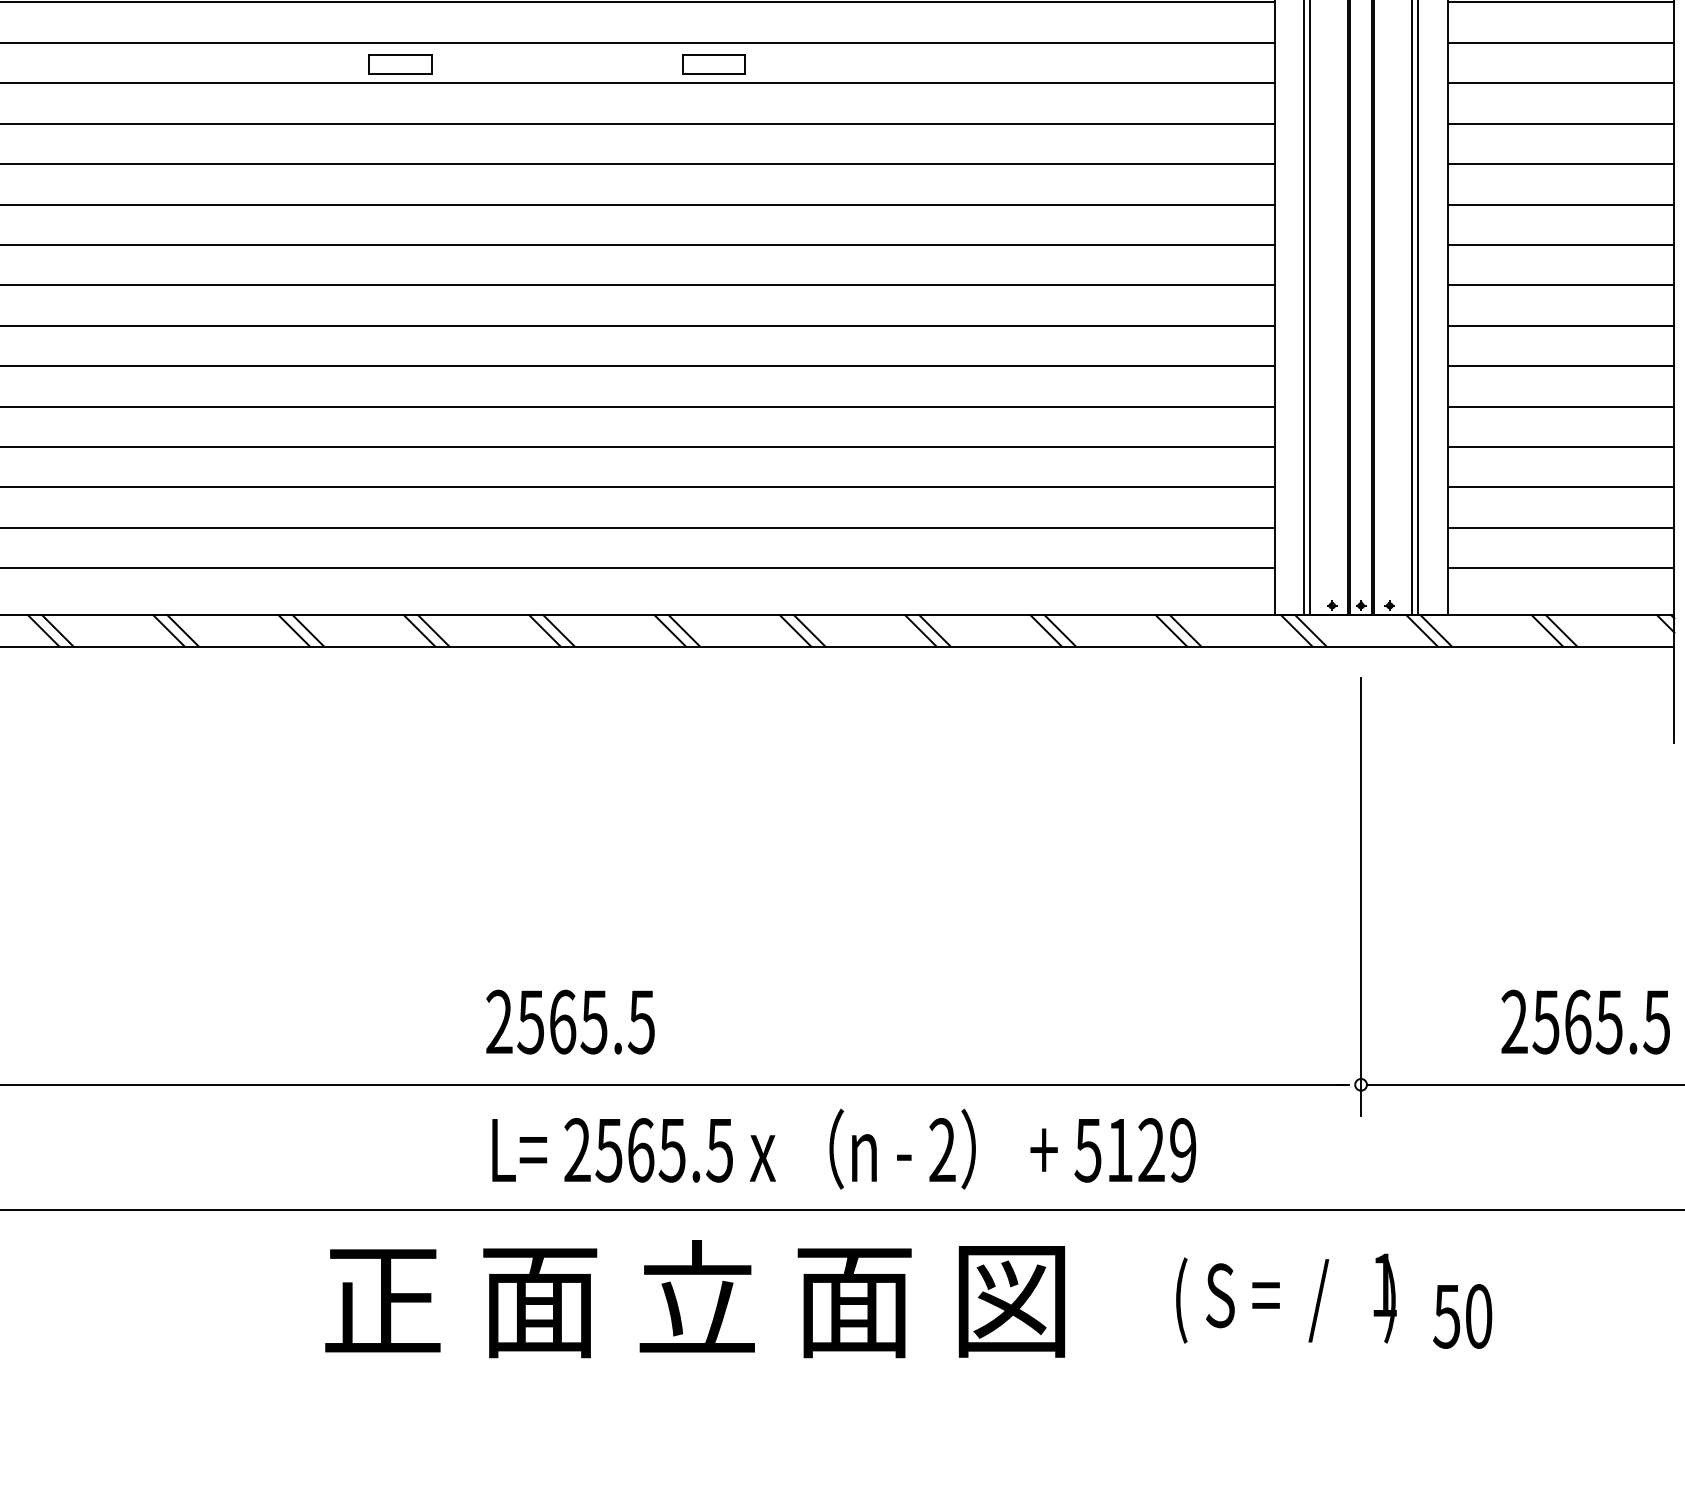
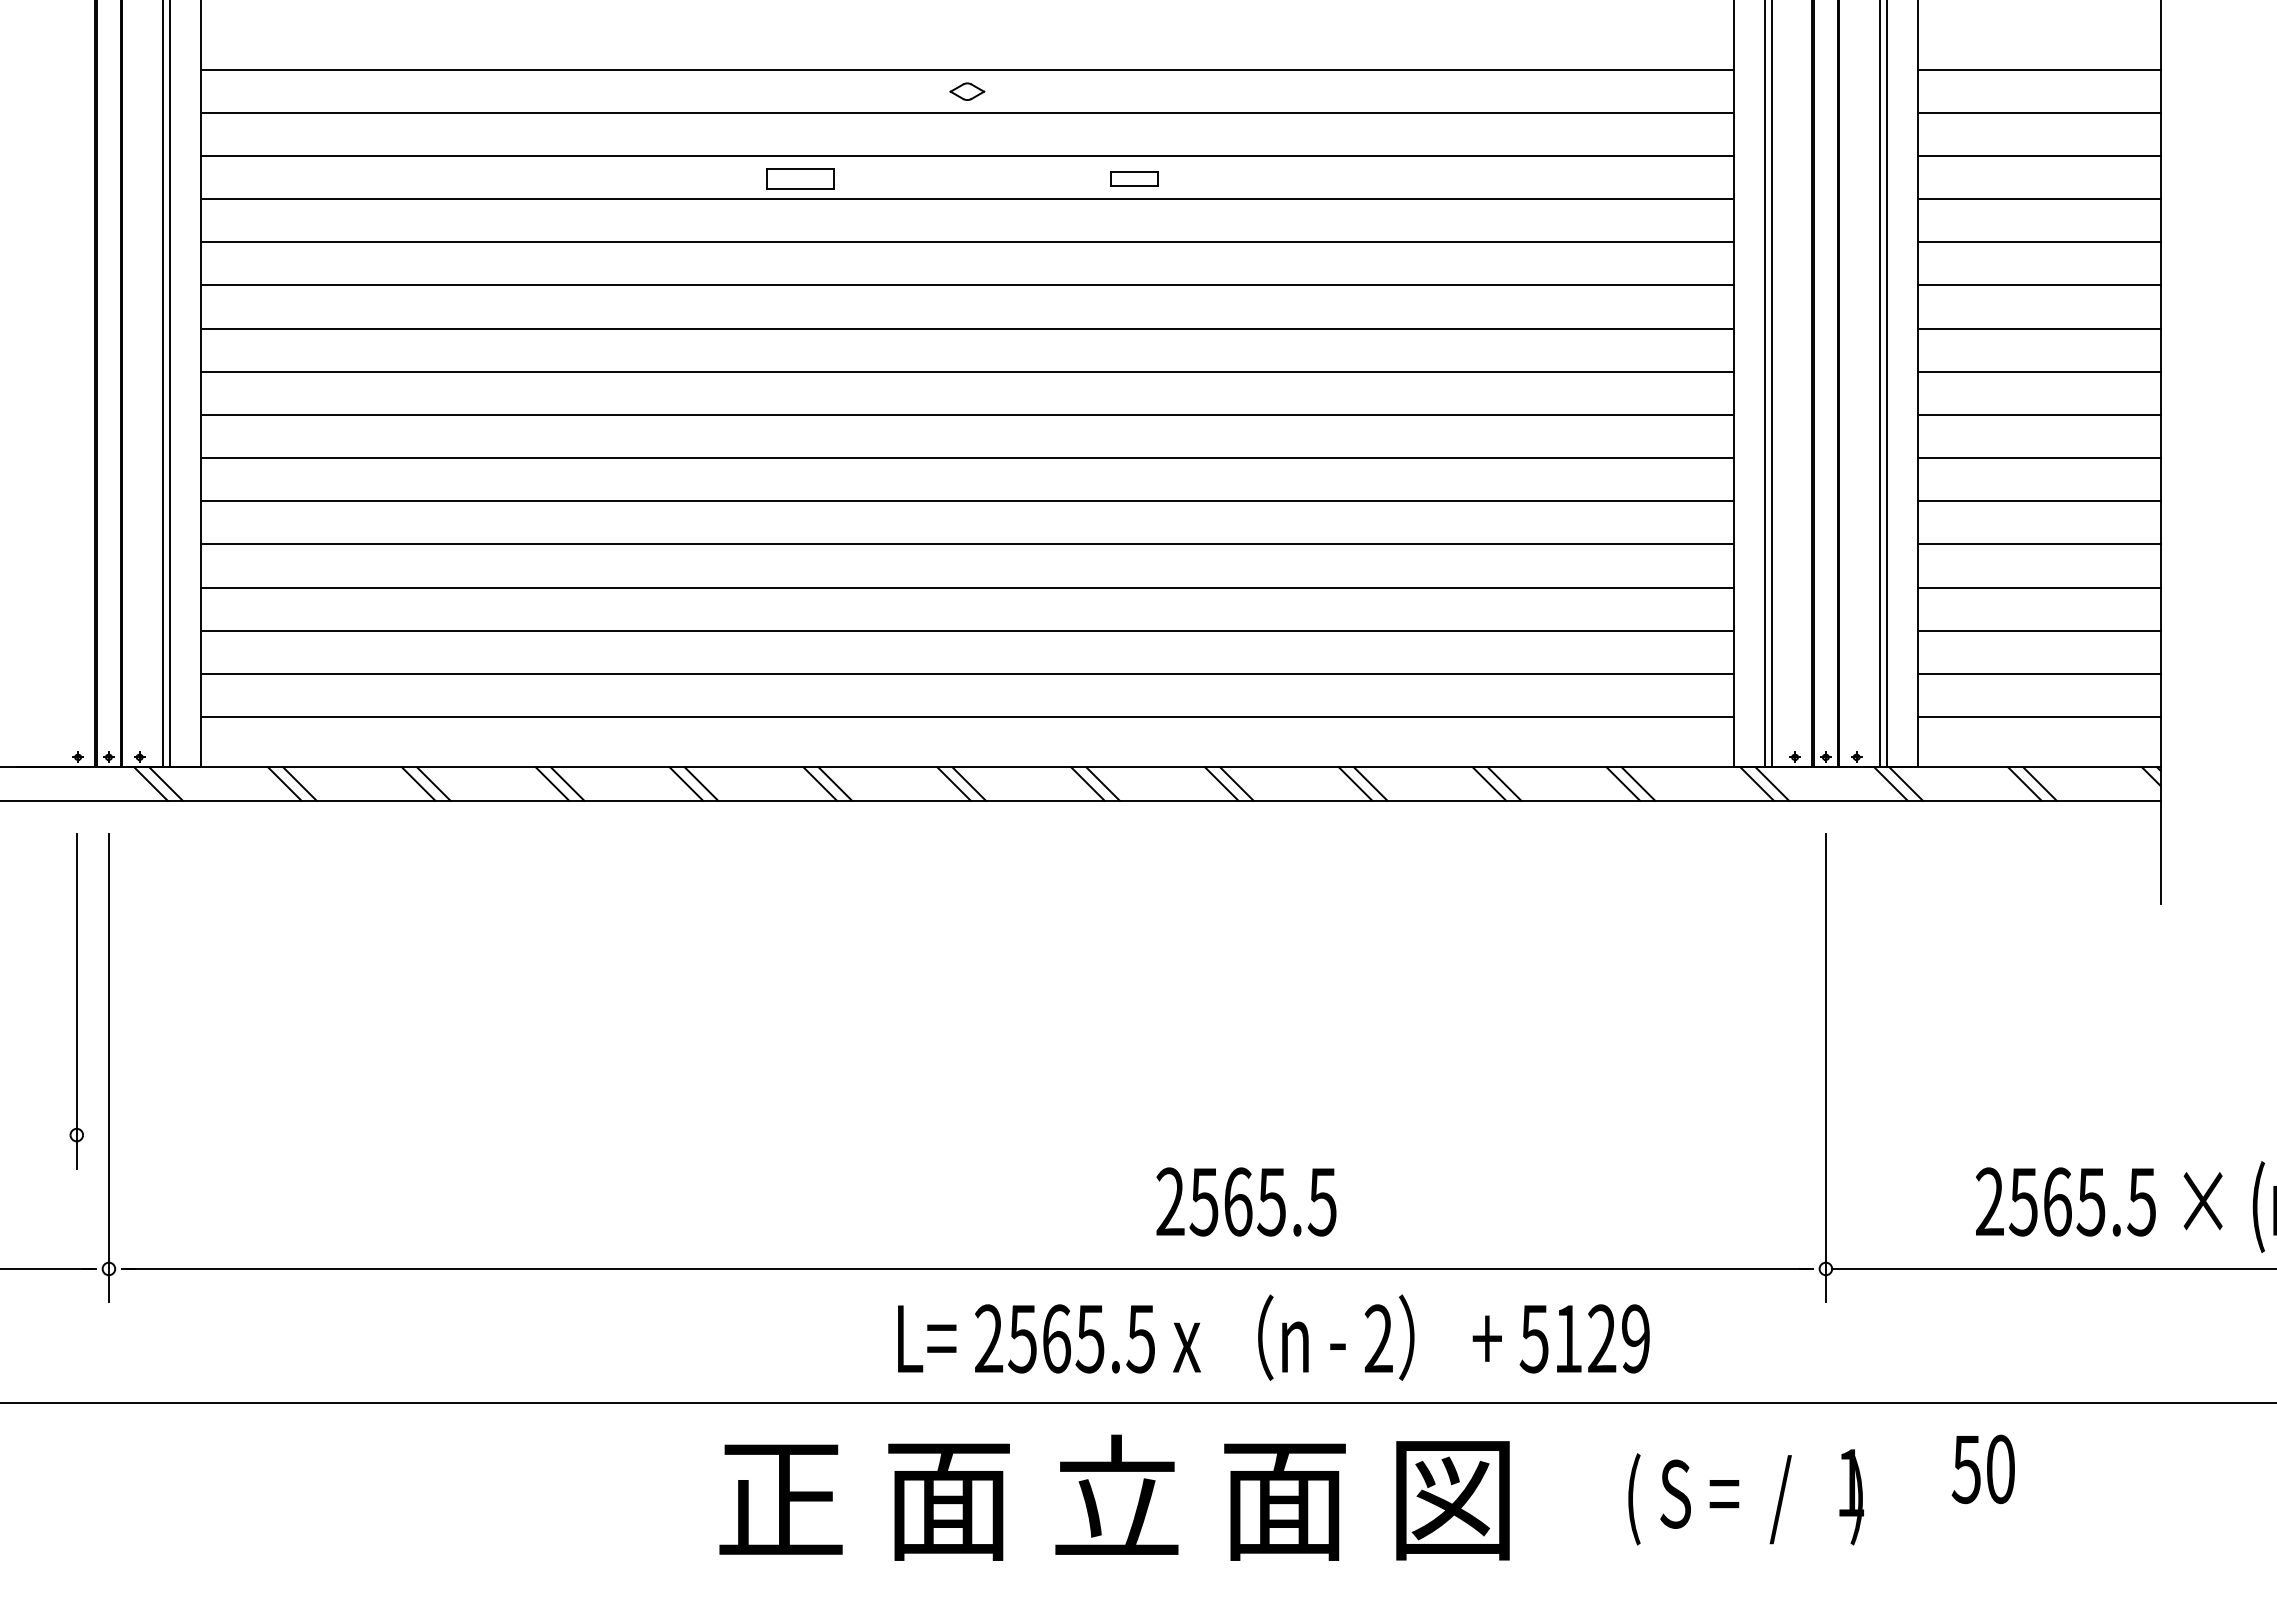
part: (713, 63) -> (1134, 178), size x0.7
text: (570, 1021) -> (1246, 1201), moved
text: (1461, 1316) -> (1982, 1469), moved

